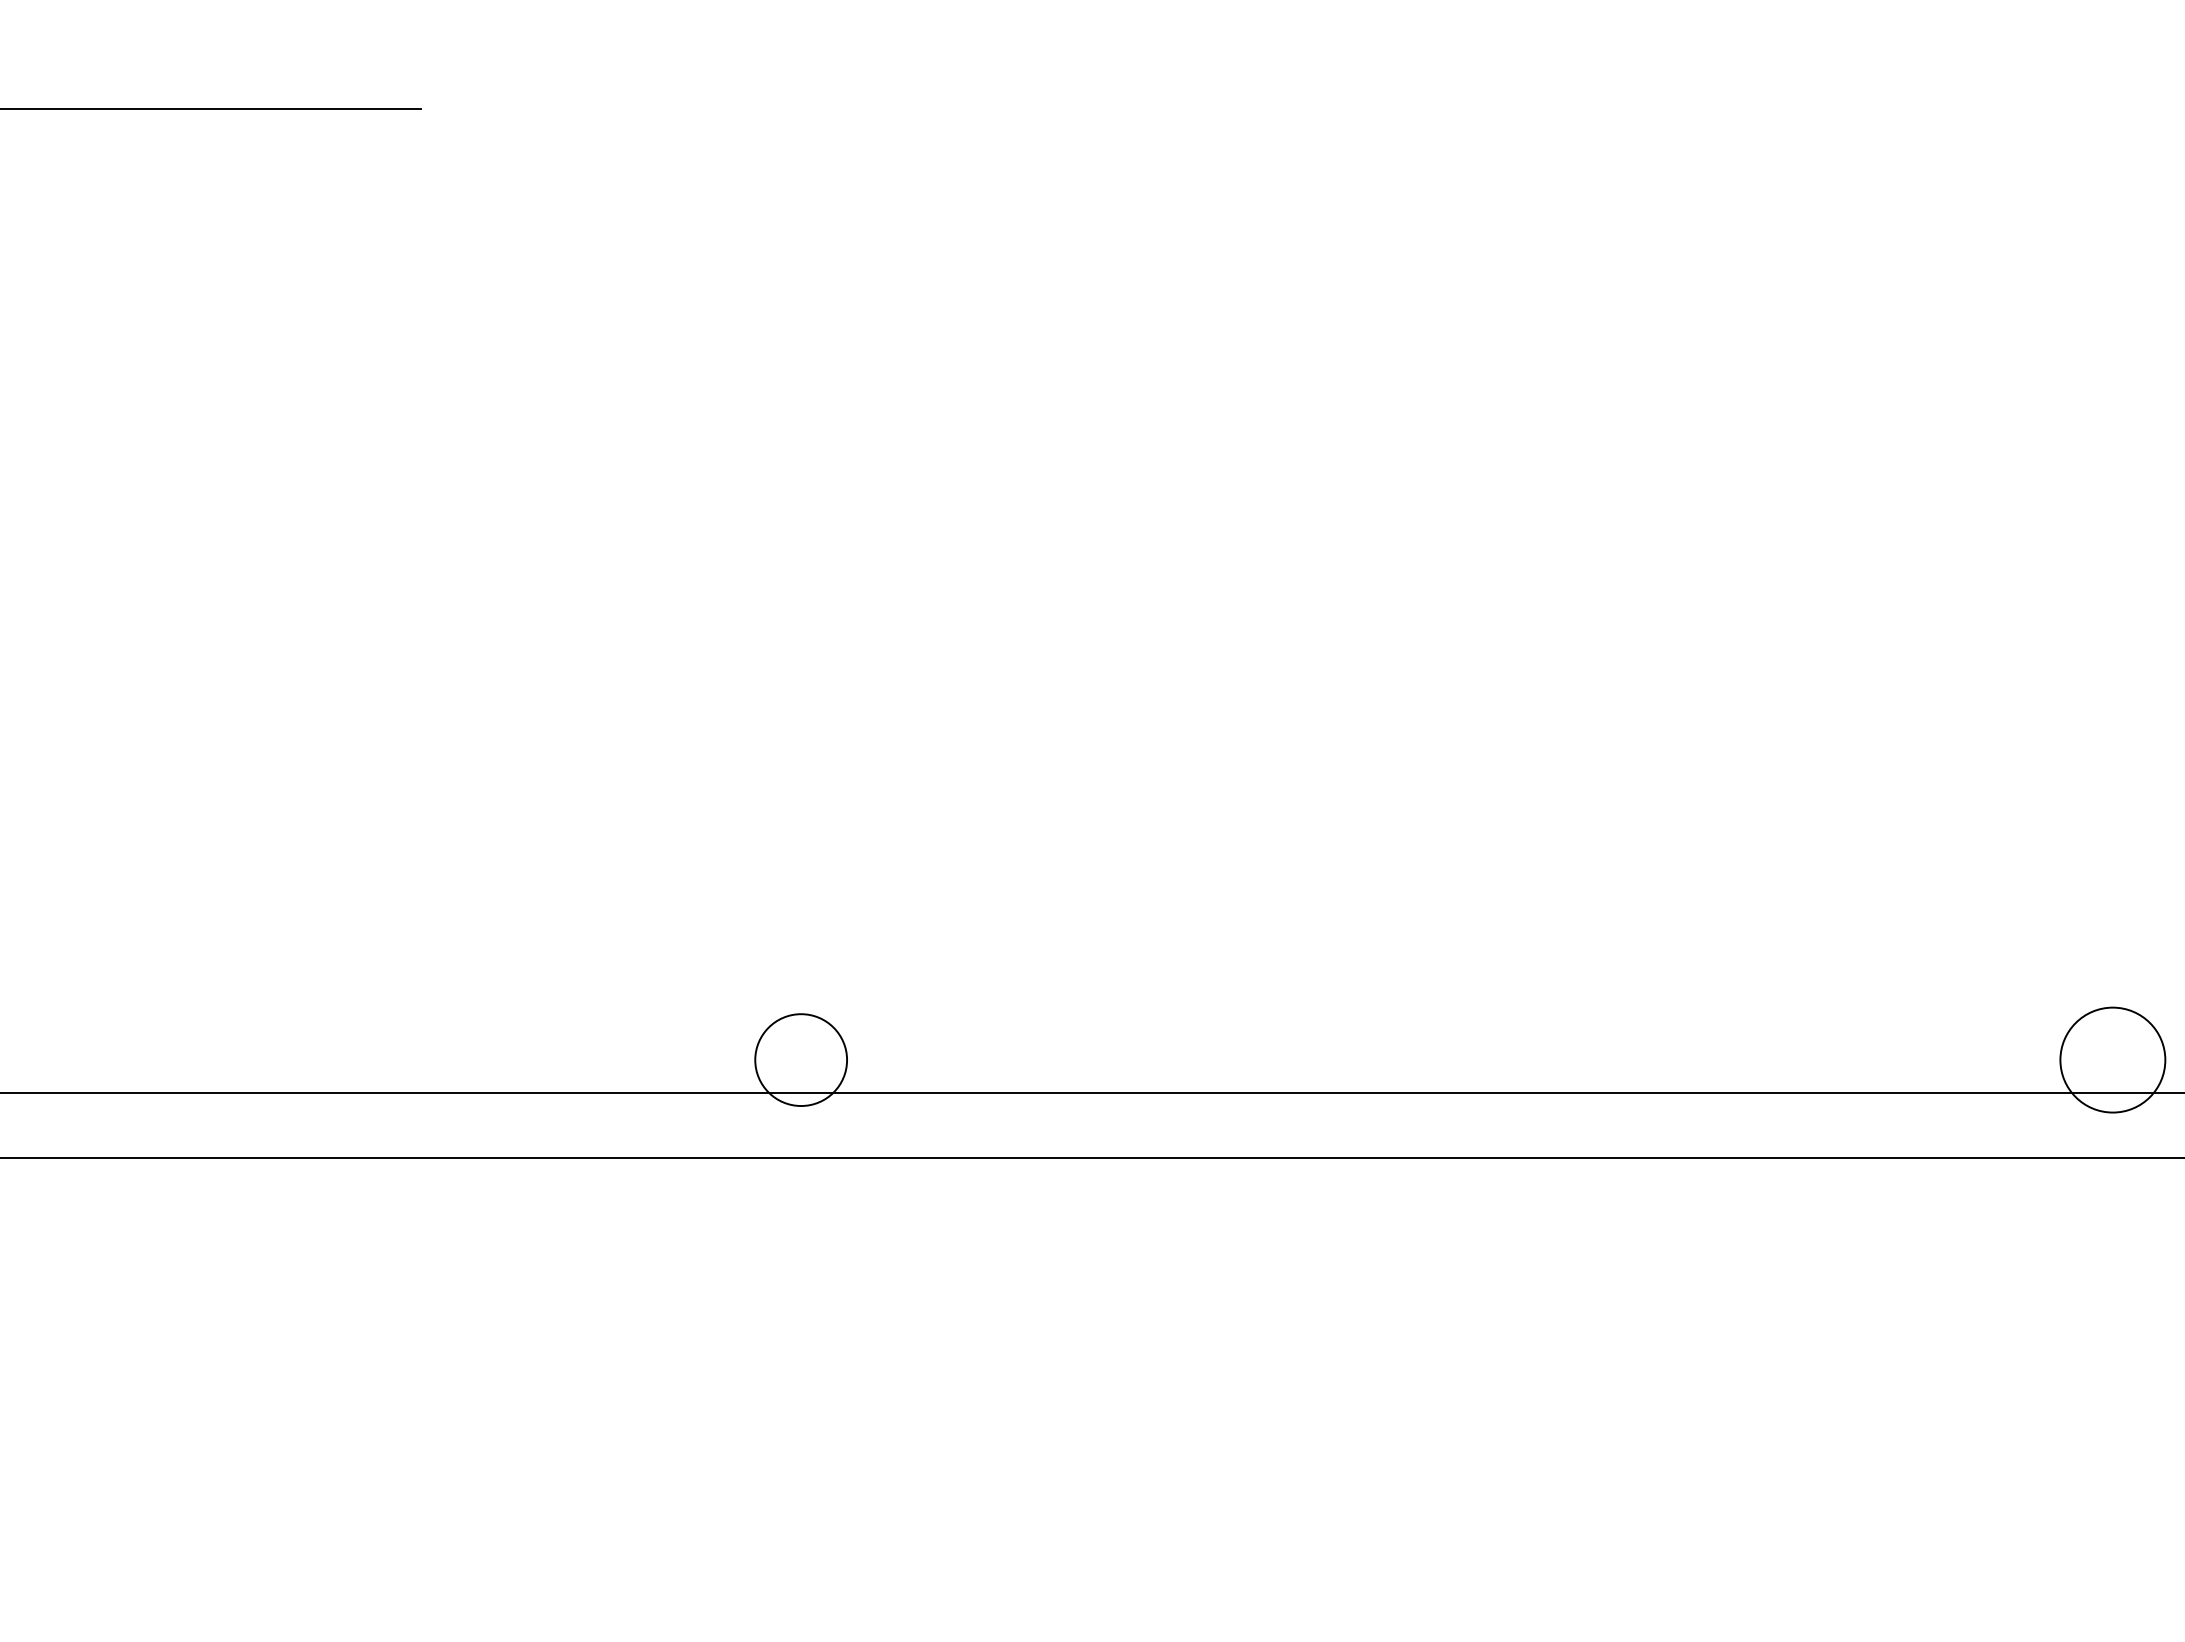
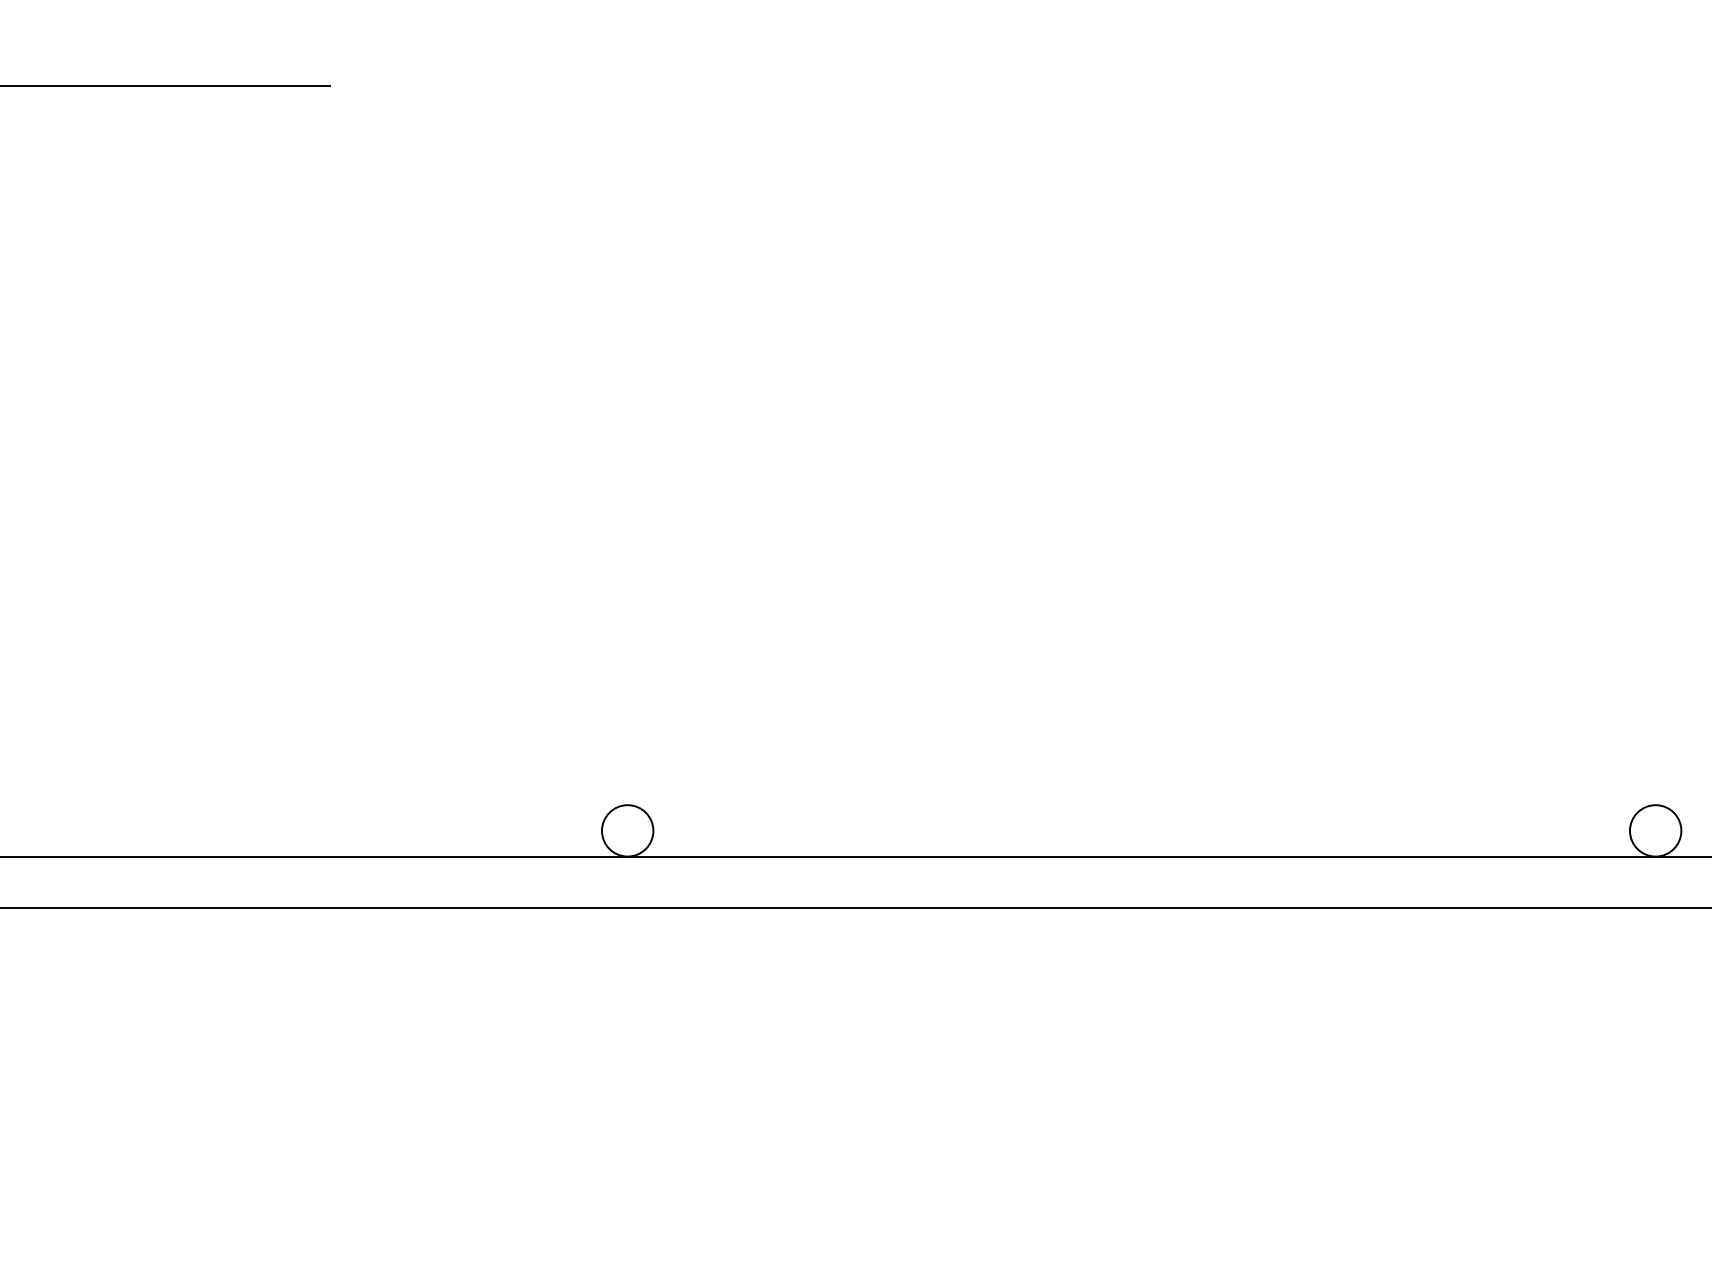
circle: (800, 1059) -> (627, 830), size x0.71
circle: (2112, 1059) -> (1655, 830), size x0.62

